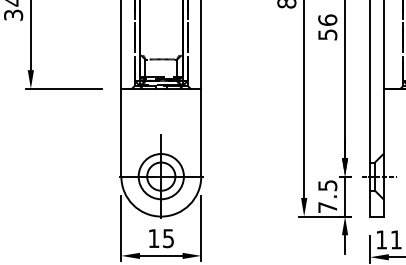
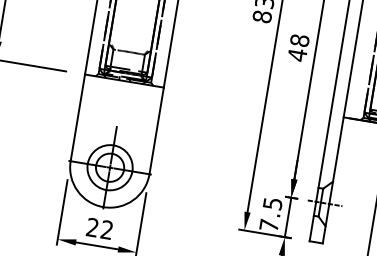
text: (327, 27) -> (298, 47), 56 -> 48
text: (160, 238) -> (99, 228), 15 -> 22

